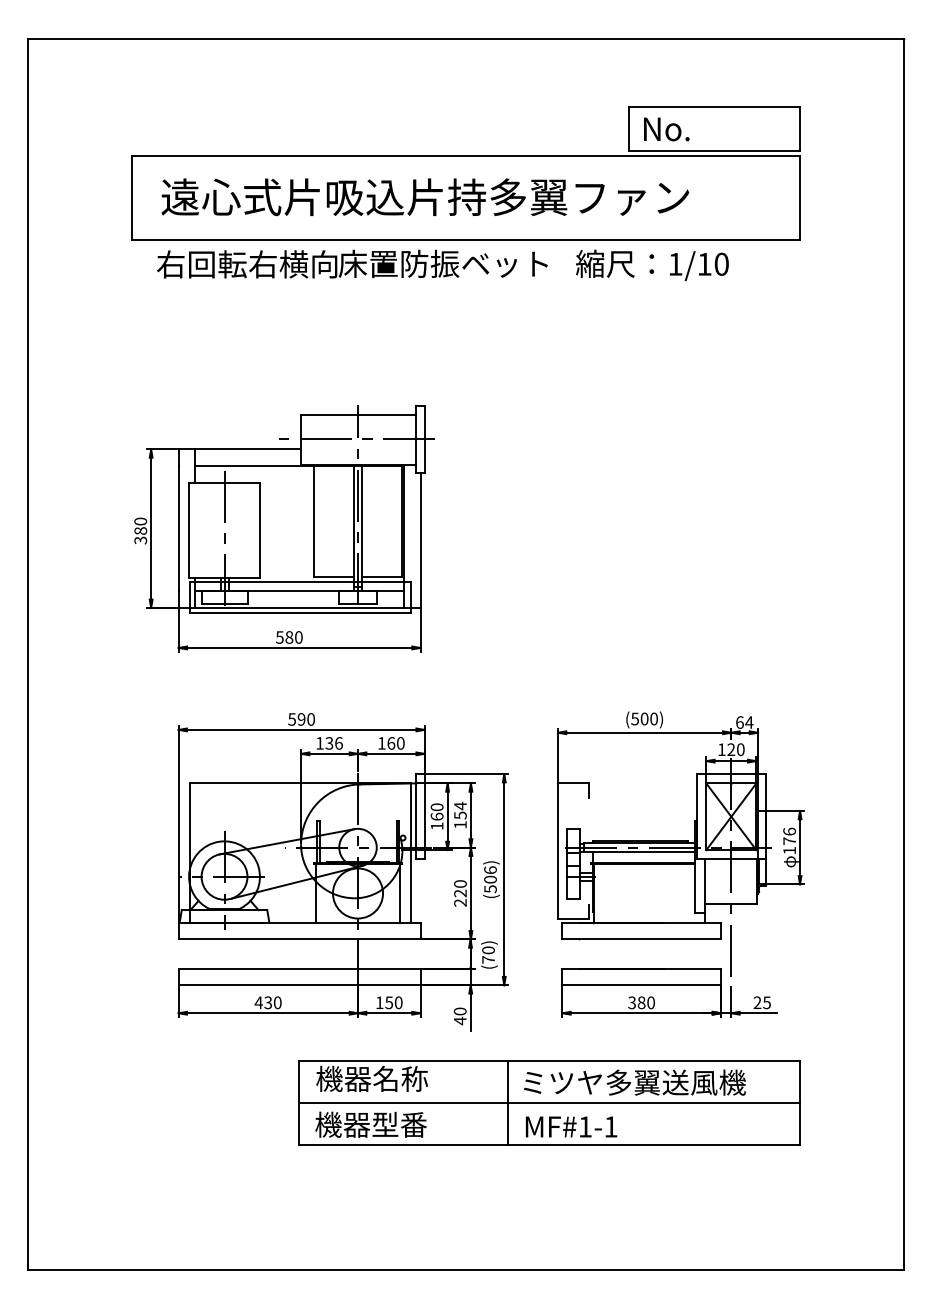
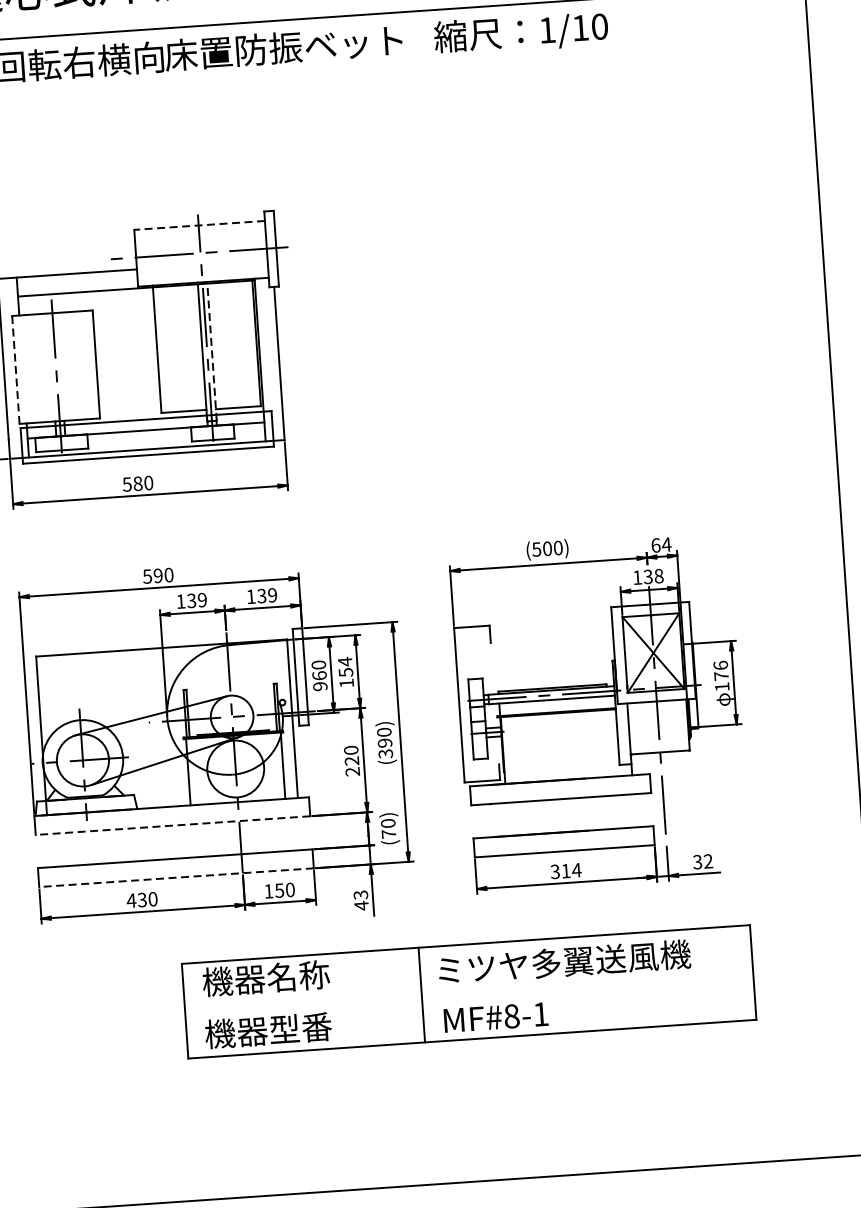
line: (358, 414) -> (199, 225), solid -> dashed
line: (362, 525) -> (212, 351), solid -> dashed
line: (189, 530) -> (16, 370), solid -> dashed
text: (338, 743) -> (201, 600), 136 -> 139
text: (395, 743) -> (266, 595), 160 -> 139
text: (735, 749) -> (653, 576), 120 -> 138
text: (436, 826) -> (319, 686), 160 -> 960
text: (490, 879) -> (385, 742), (506) -> (390)
line: (299, 939) -> (172, 825), solid -> dashed
line: (299, 985) -> (176, 877), solid -> dashed
text: (646, 1002) -> (571, 870), 380 -> 314
text: (761, 1002) -> (702, 861), 25 -> 32
text: (460, 1011) -> (361, 895), 40 -> 43
line: (549, 1102) -> (469, 991), removed
text: (585, 1126) -> (511, 1015), MF#1-1 -> MF#8-1

